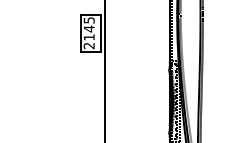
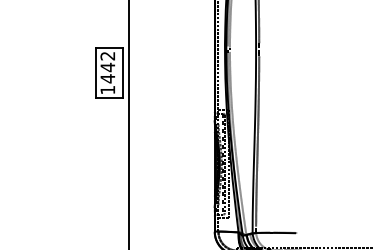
text: (88, 33) -> (107, 73), 2145 -> 1442

